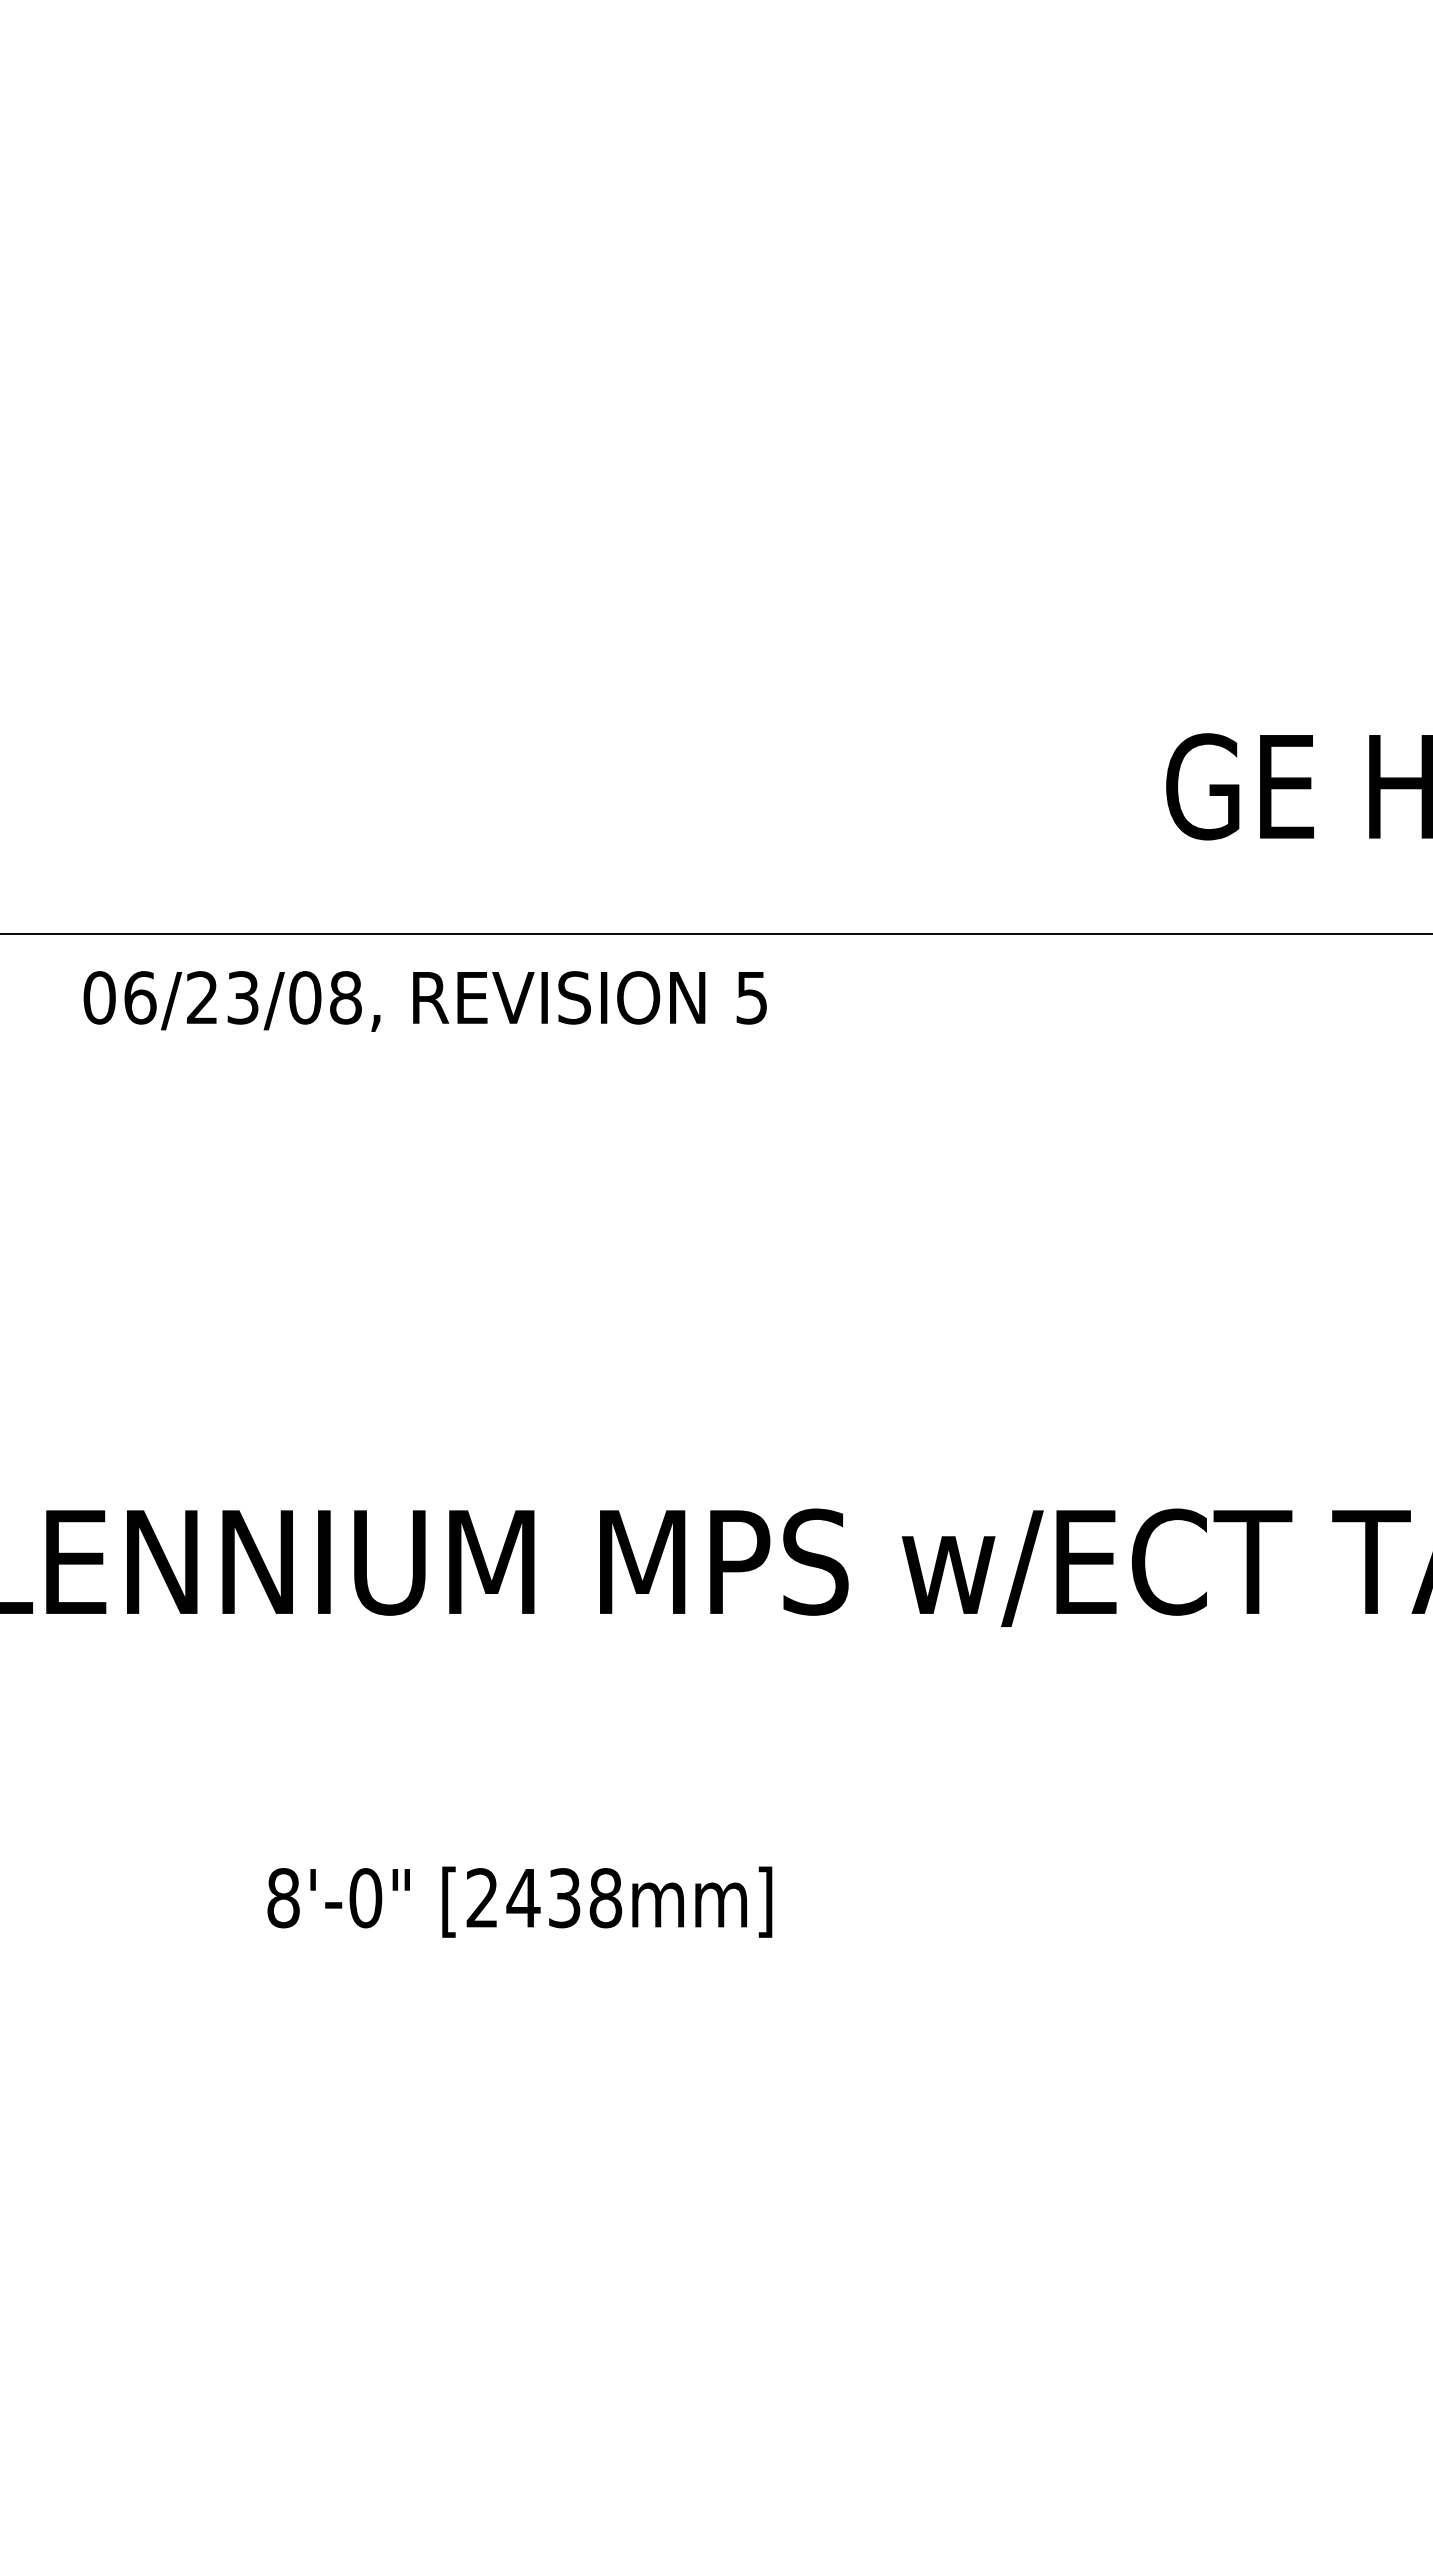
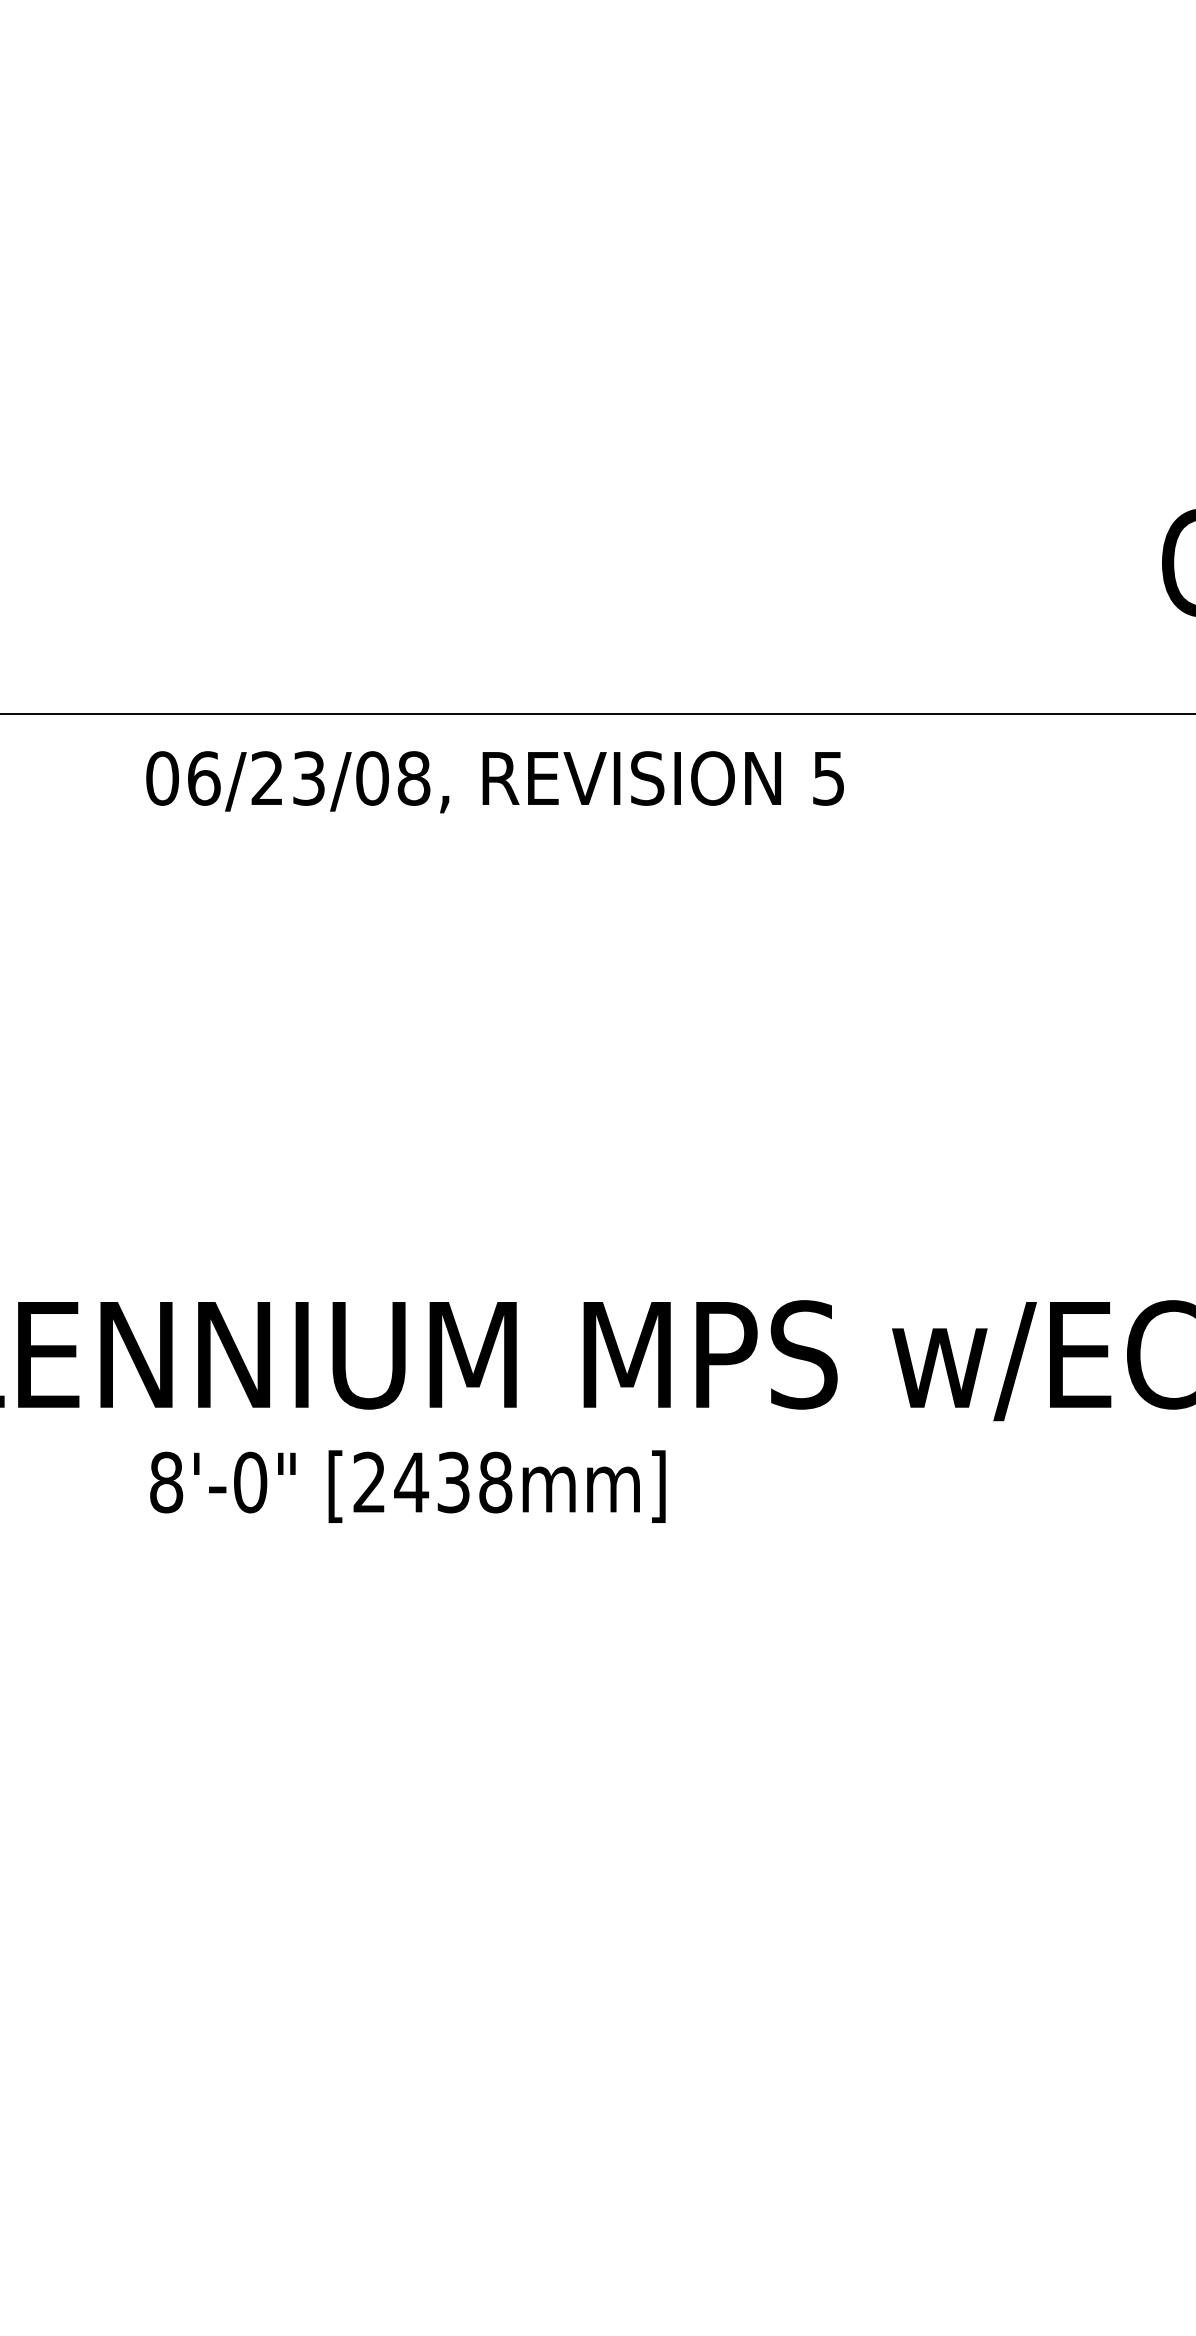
text: (424, 1001) -> (494, 782), moved
text: (519, 1901) -> (407, 1485), moved

